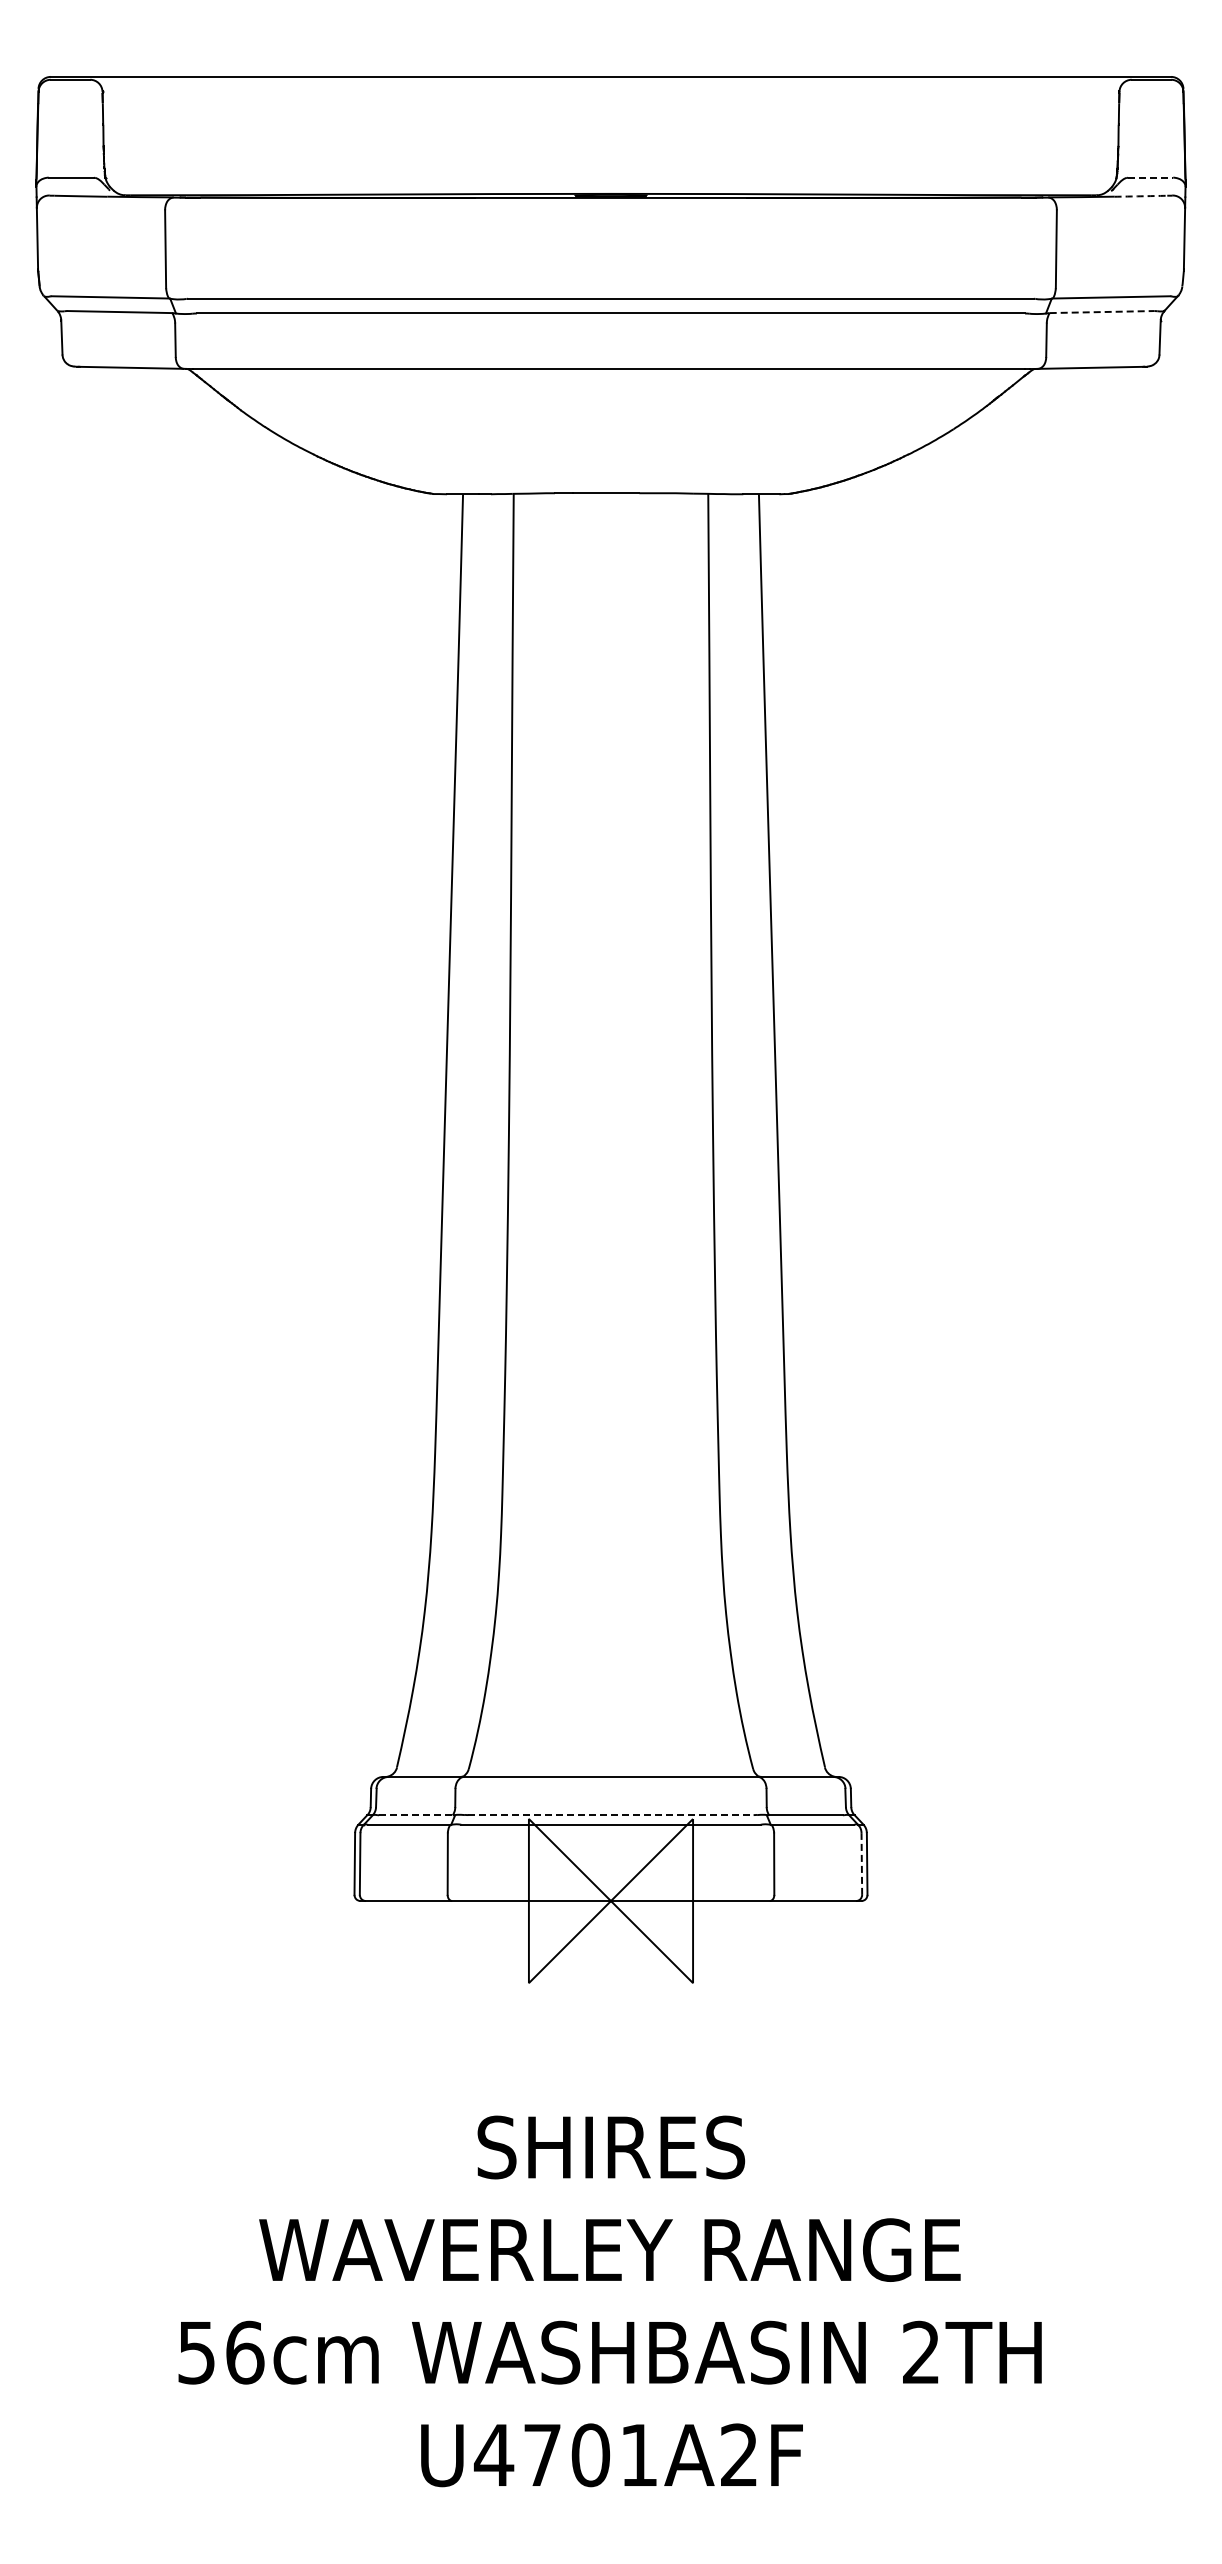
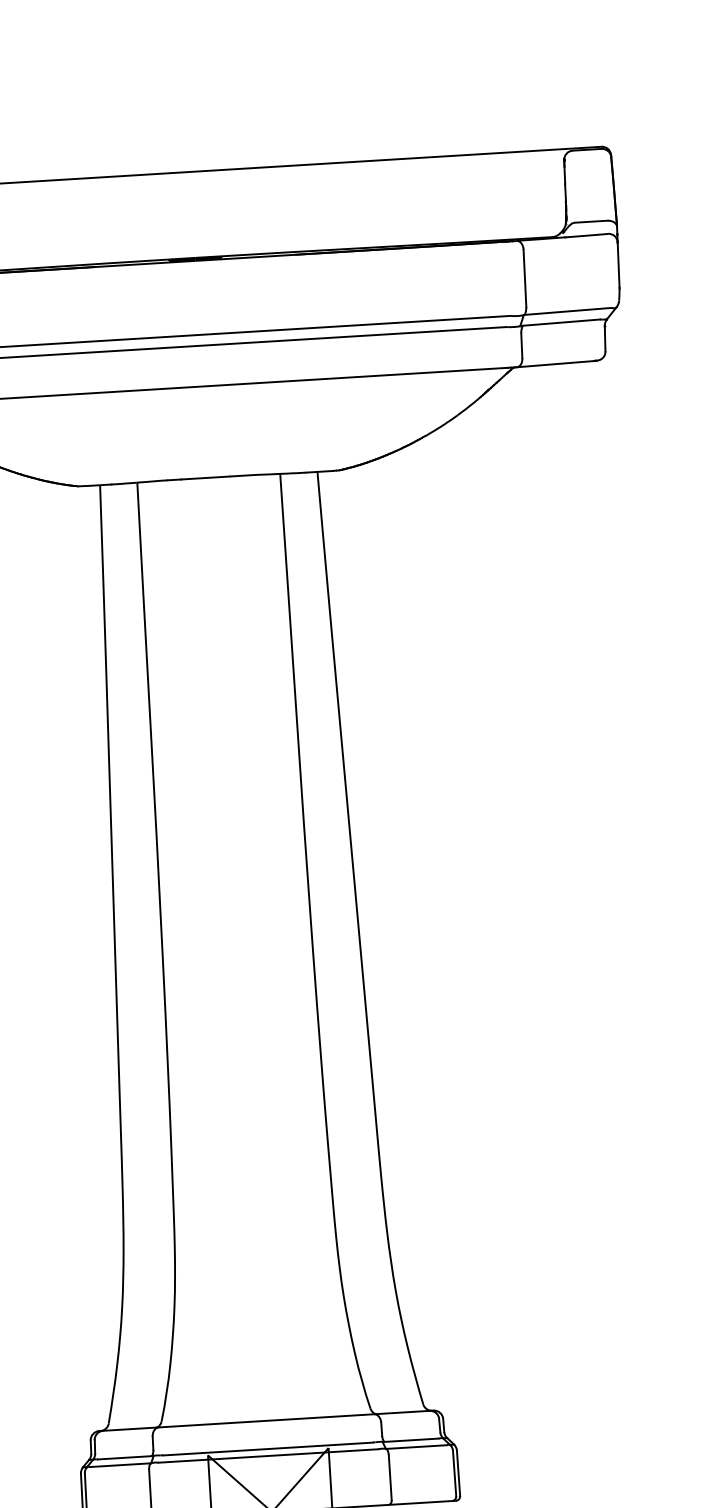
line: (1150, 177) -> (590, 221), dashed -> solid
arc: (1140, 196) -> (584, 236), dashed -> solid
line: (1102, 312) -> (561, 322), dashed -> solid
line: (415, 1815) -> (124, 1457), dashed -> solid
line: (611, 1815) -> (268, 1449), dashed -> solid
line: (861, 1864) -> (454, 1473), dashed -> solid

